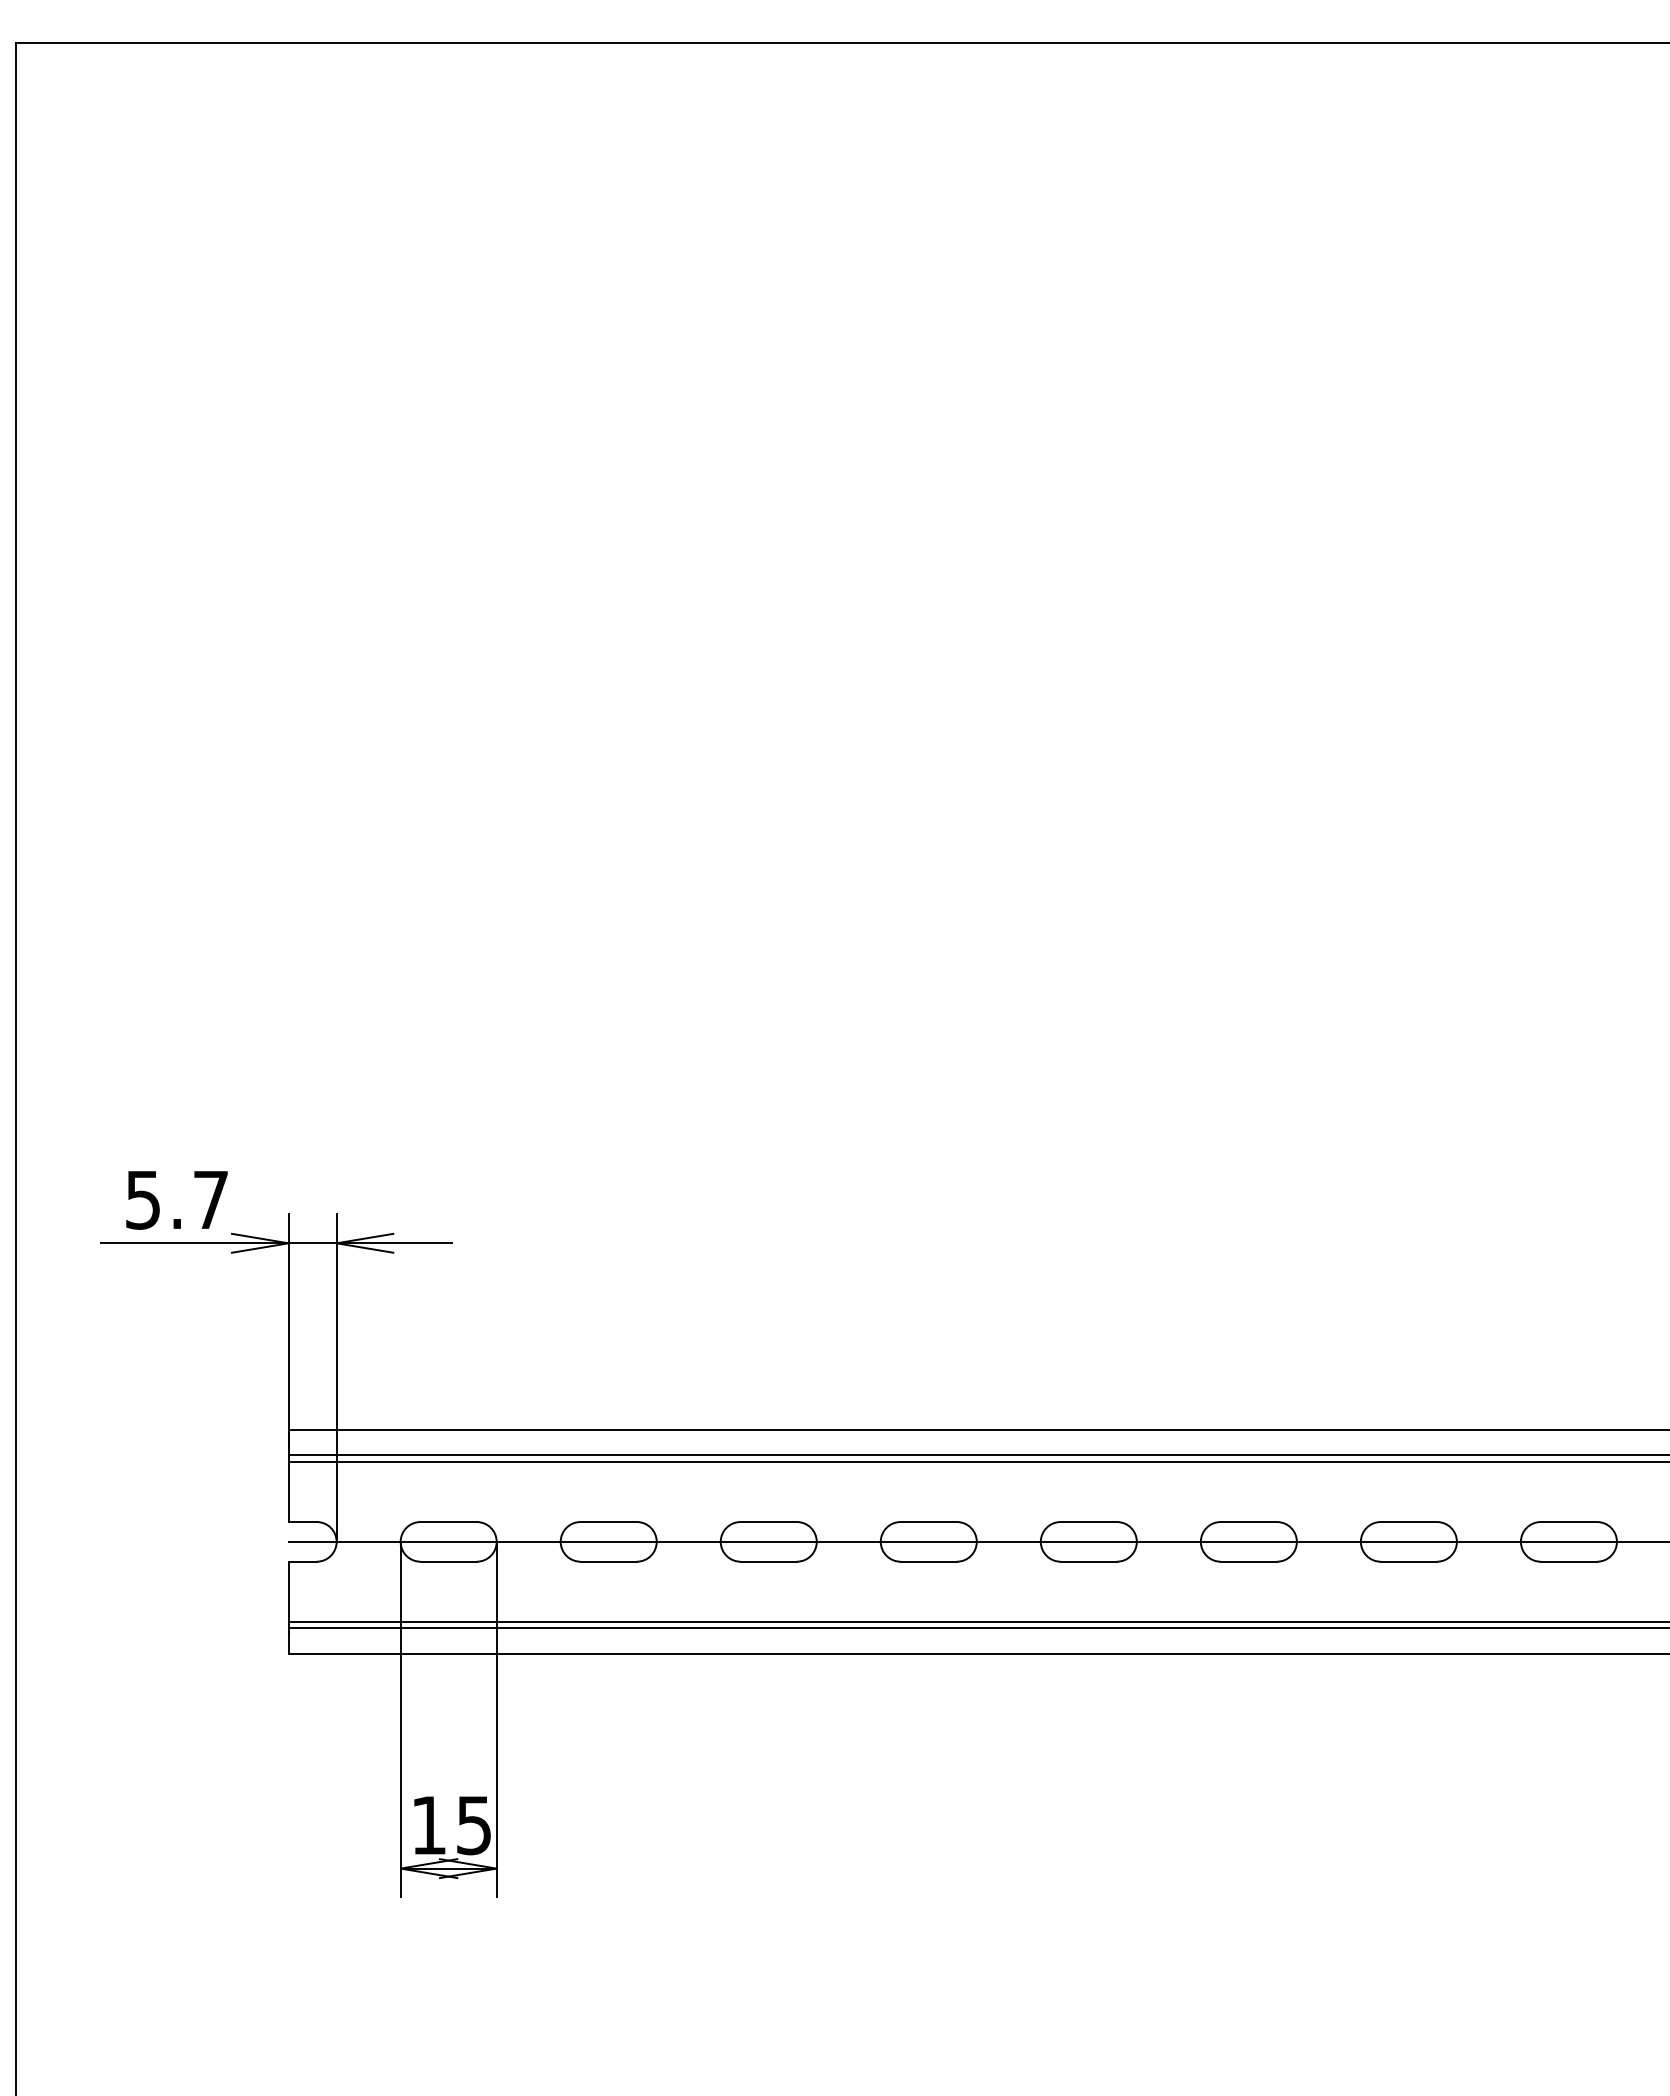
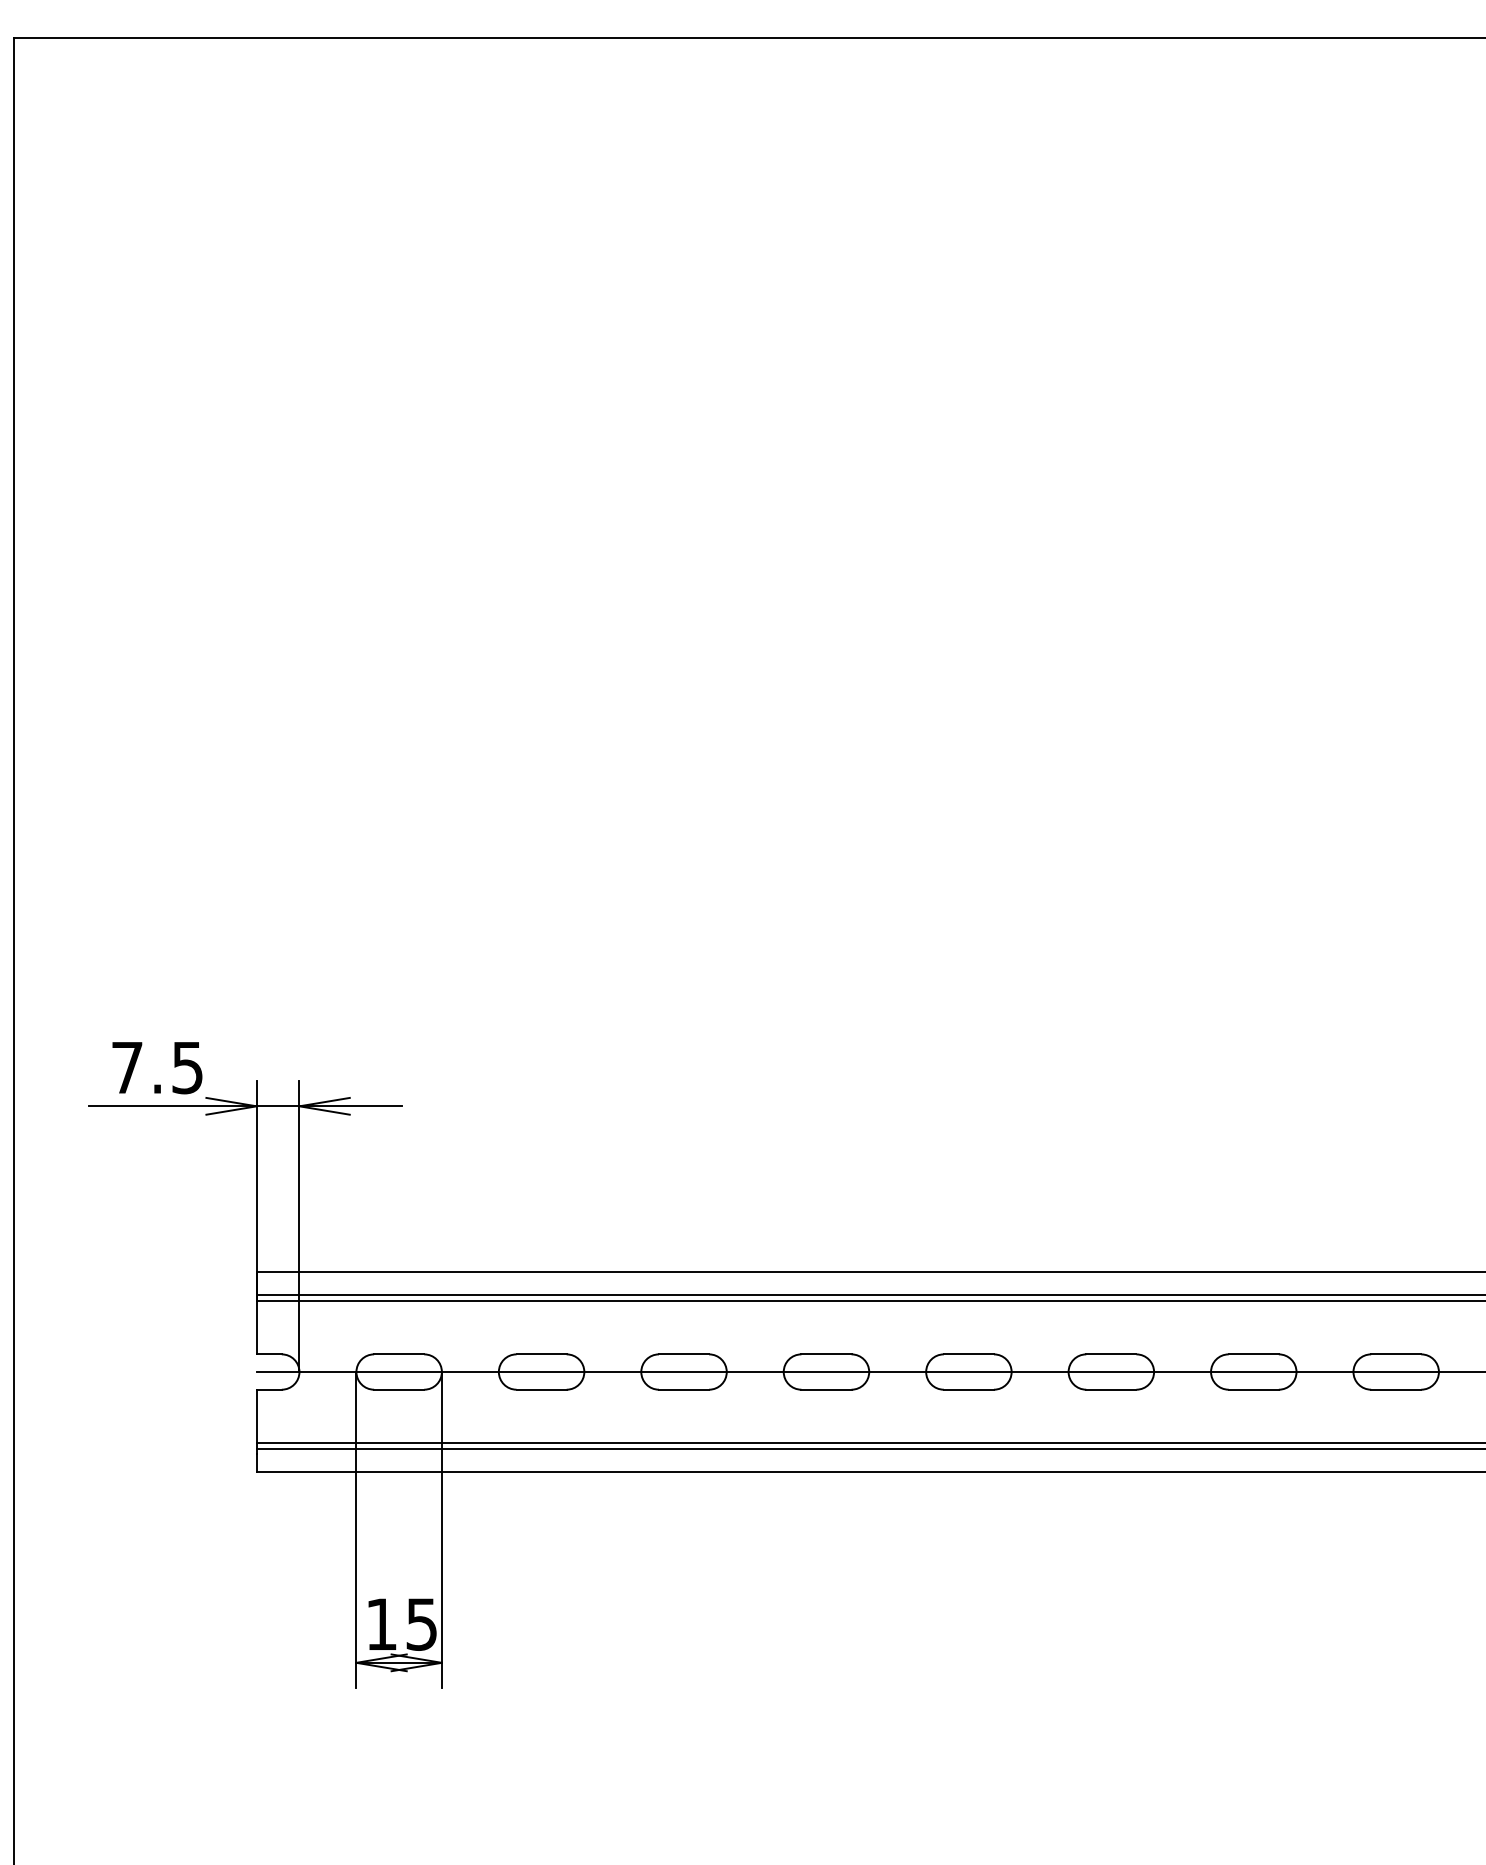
text: (176, 1200) -> (156, 1068), 5.7 -> 7.5

